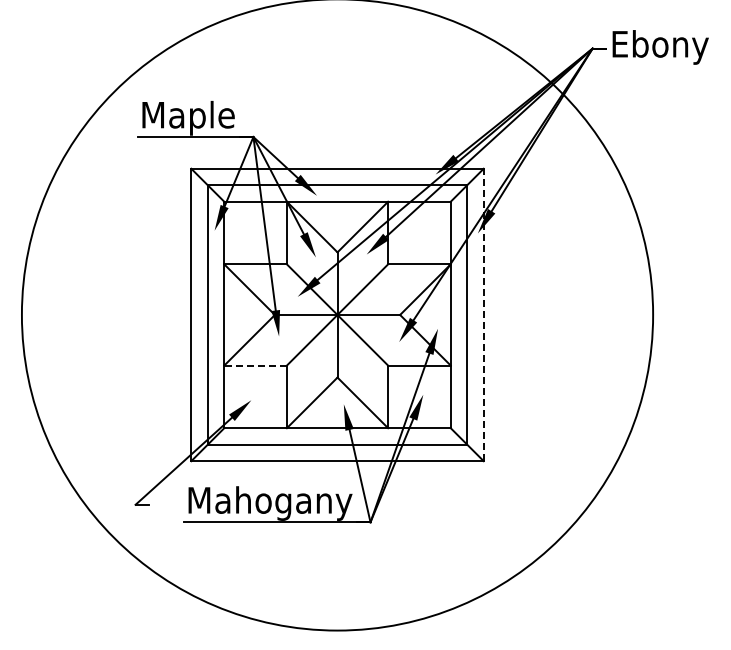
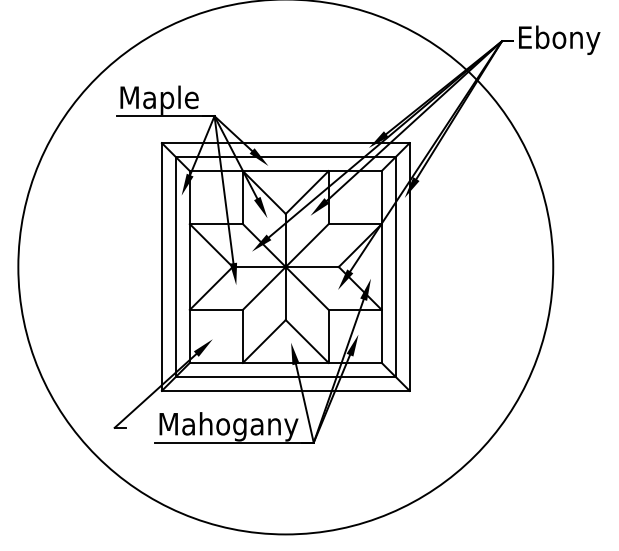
line: (483, 314) -> (409, 266), dashed -> solid
line: (255, 365) -> (216, 309), dashed -> solid

